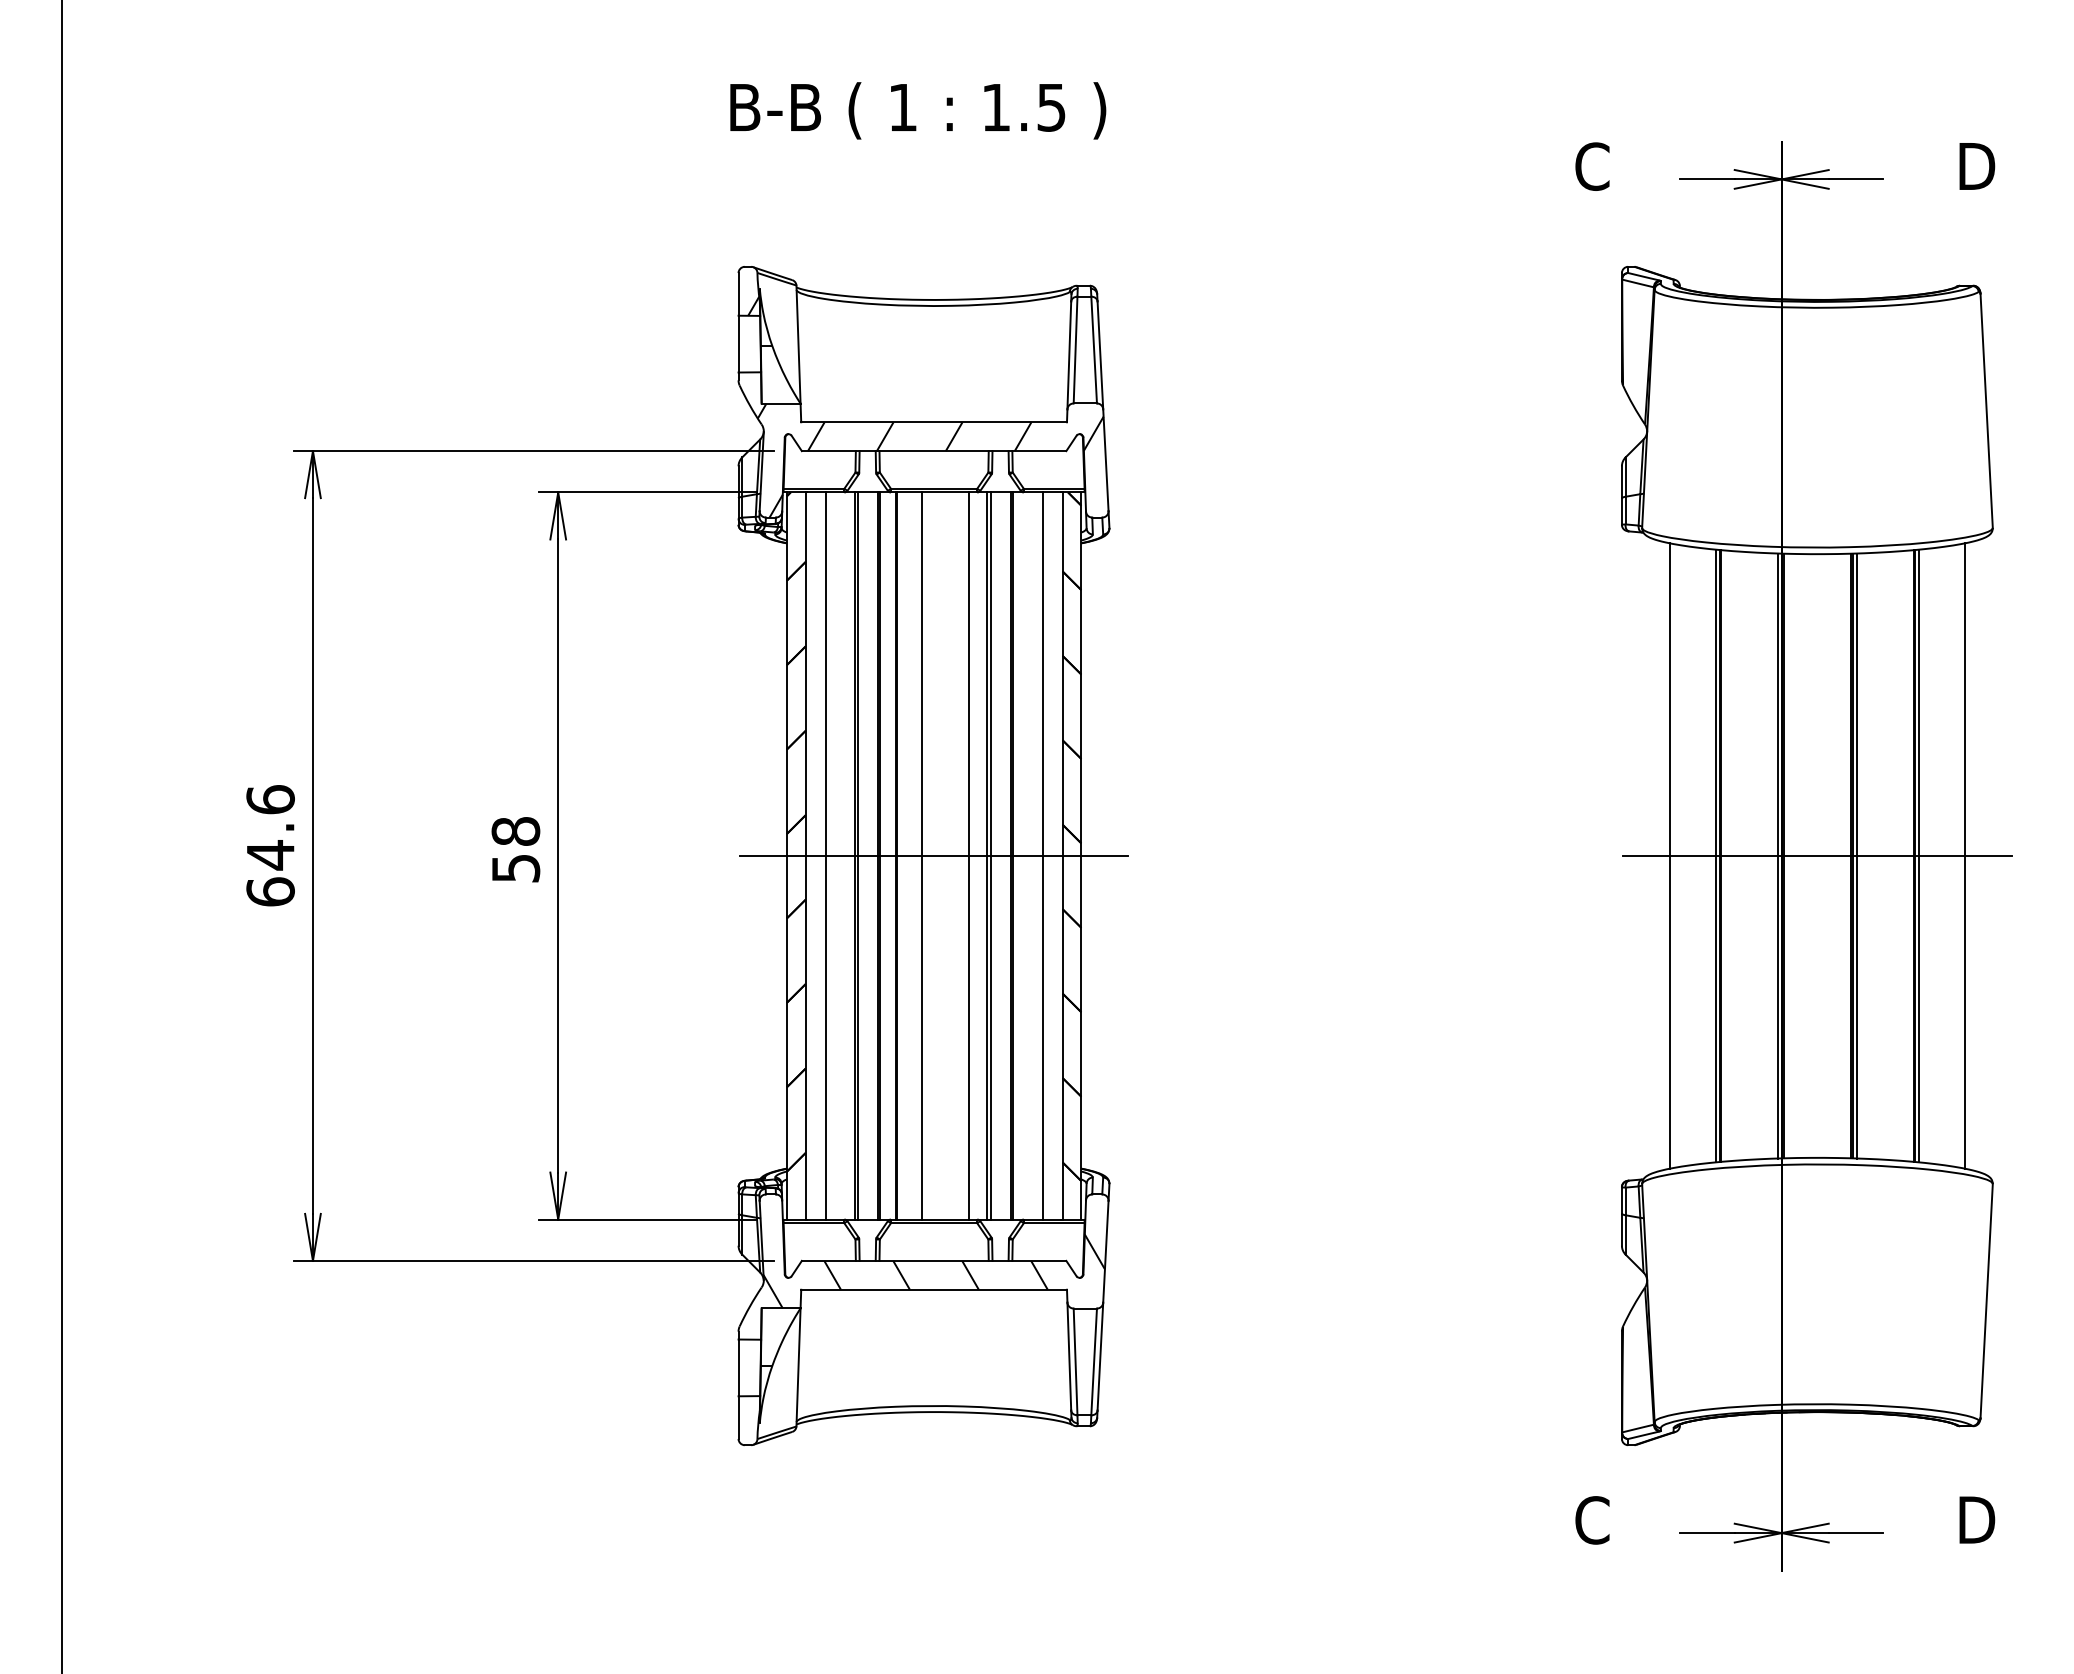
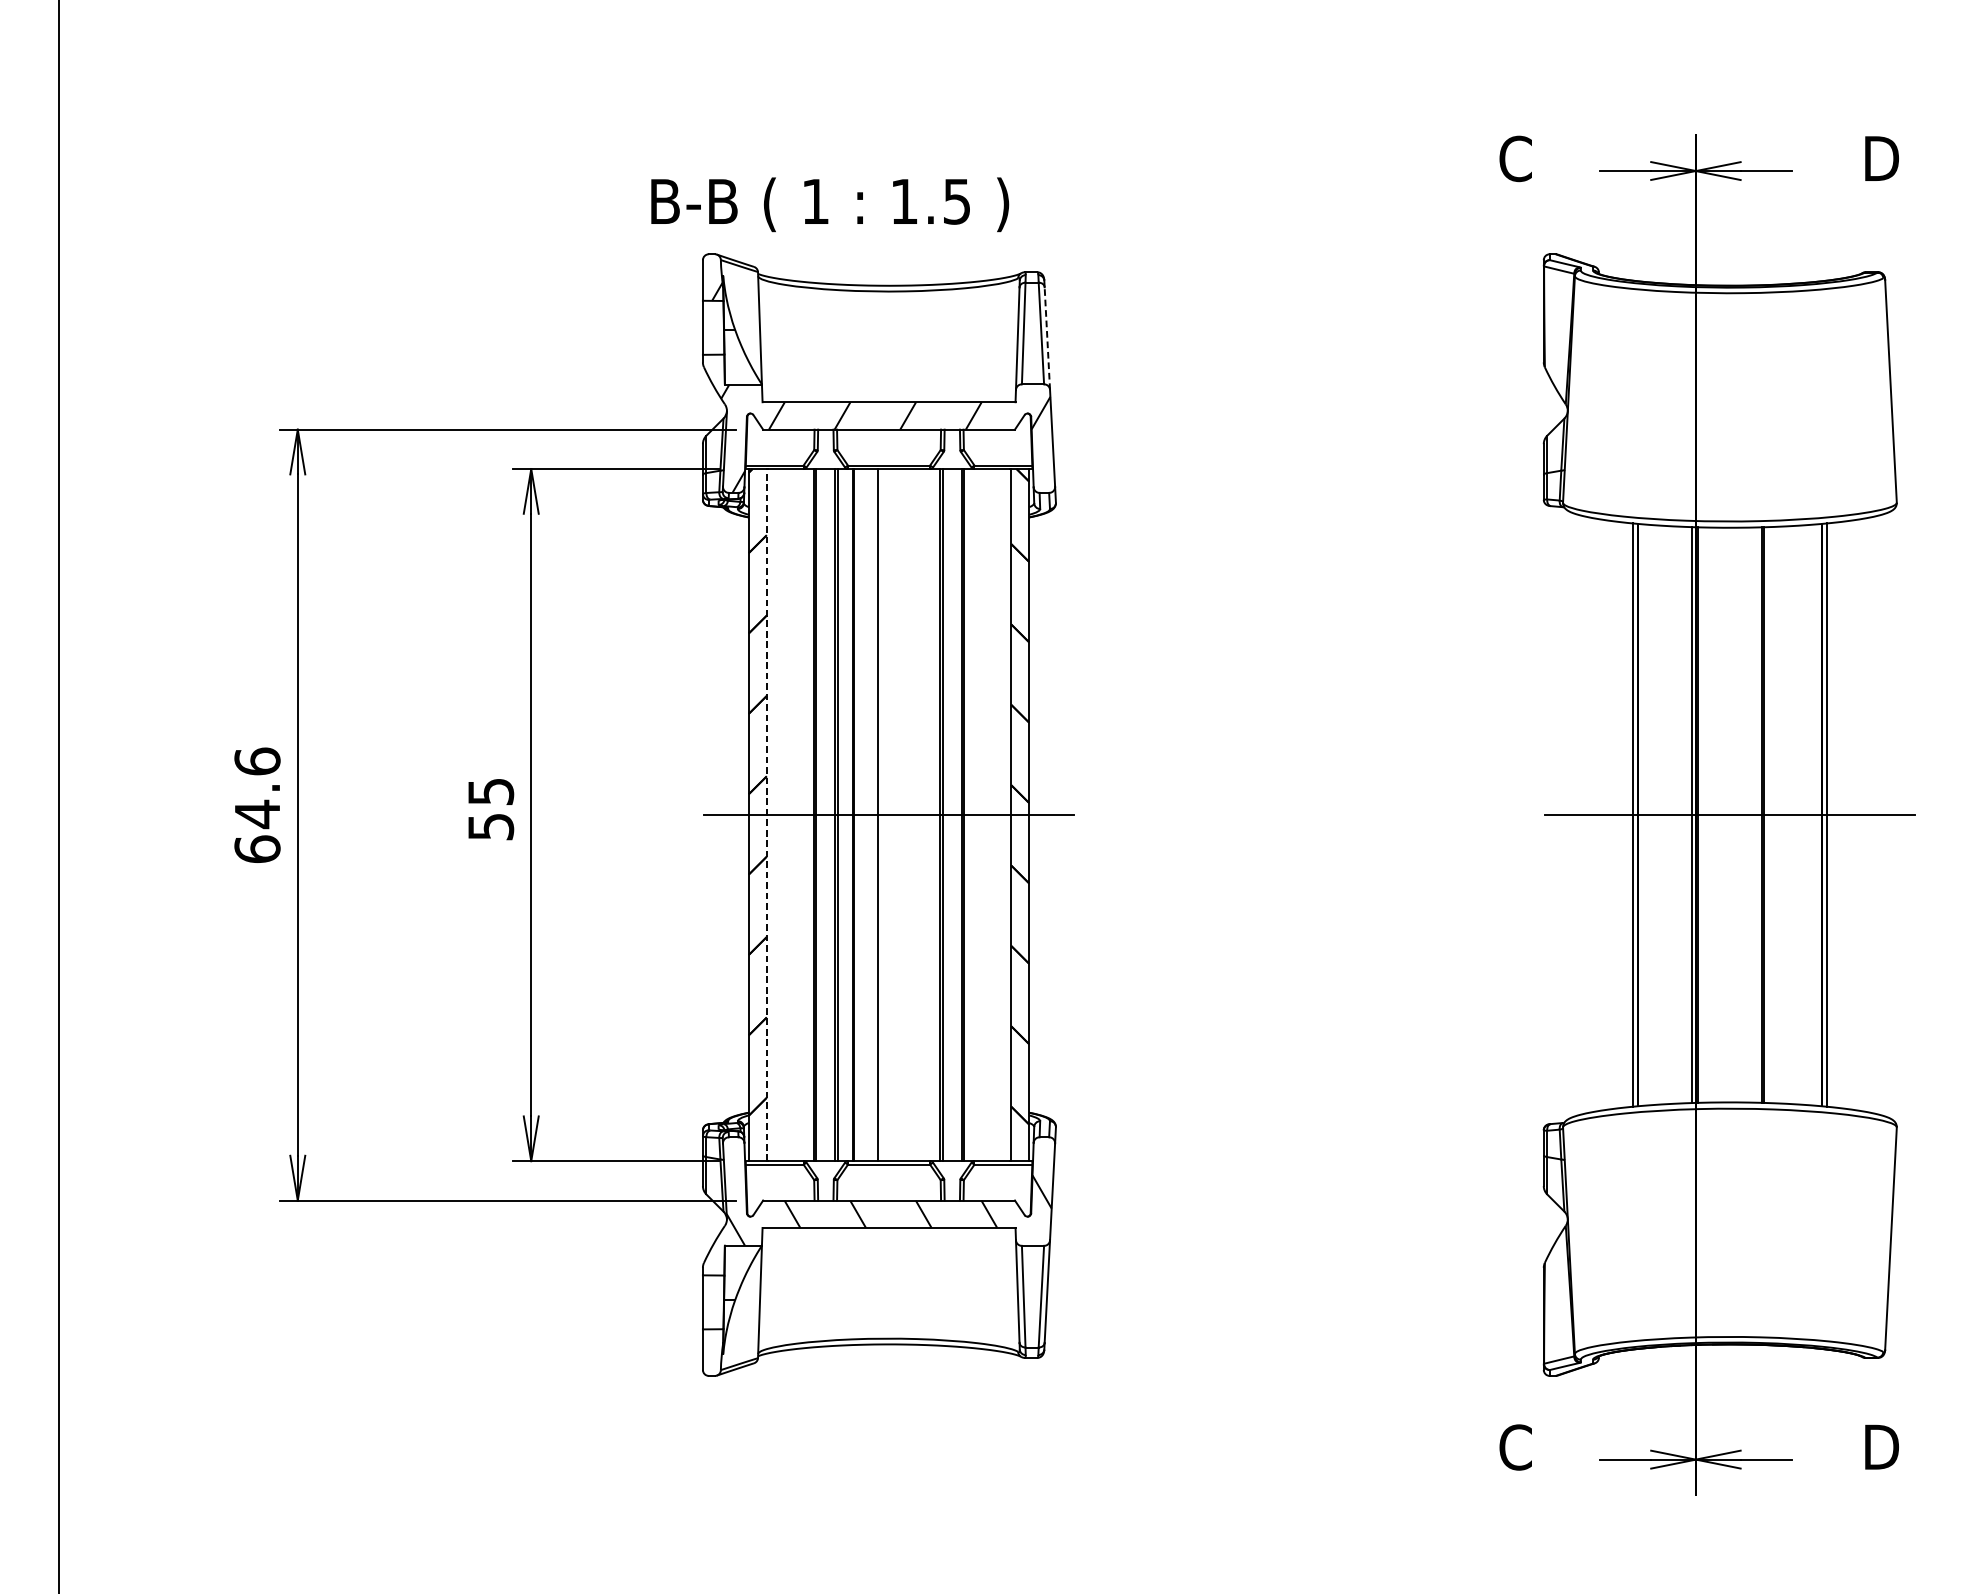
text: (918, 110) -> (830, 204), moved
line: (1100, 354) -> (1047, 337), solid -> dashed
text: (515, 831) -> (490, 791), 58 -> 55
line: (825, 855) -> (785, 814), removed
line: (968, 855) -> (921, 814), removed
line: (1042, 855) -> (992, 814), removed
line: (1670, 855) -> (1590, 814), removed
line: (1856, 855) -> (1767, 814), removed
line: (1964, 855) -> (1869, 814), removed
line: (805, 856) -> (766, 815), solid -> dashed

